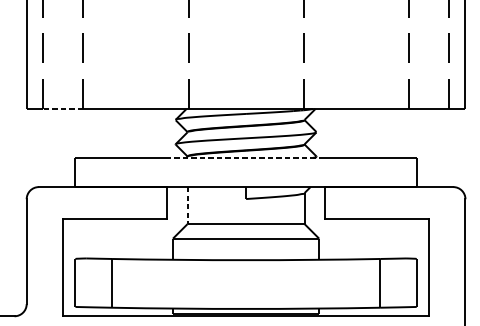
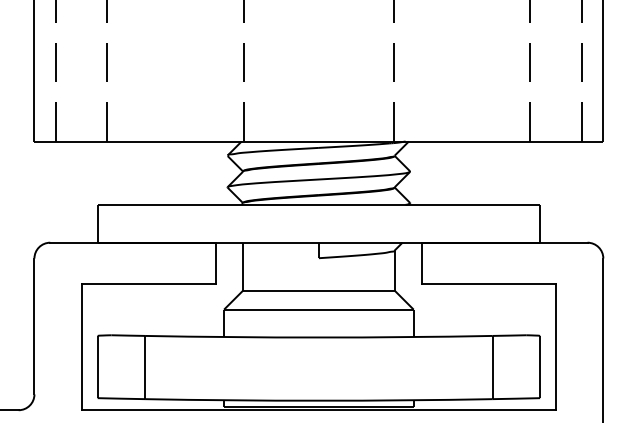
line: (62, 109) -> (81, 141), dashed -> solid
line: (245, 157) -> (318, 204), dashed -> solid
line: (187, 205) -> (243, 266), dashed -> solid

